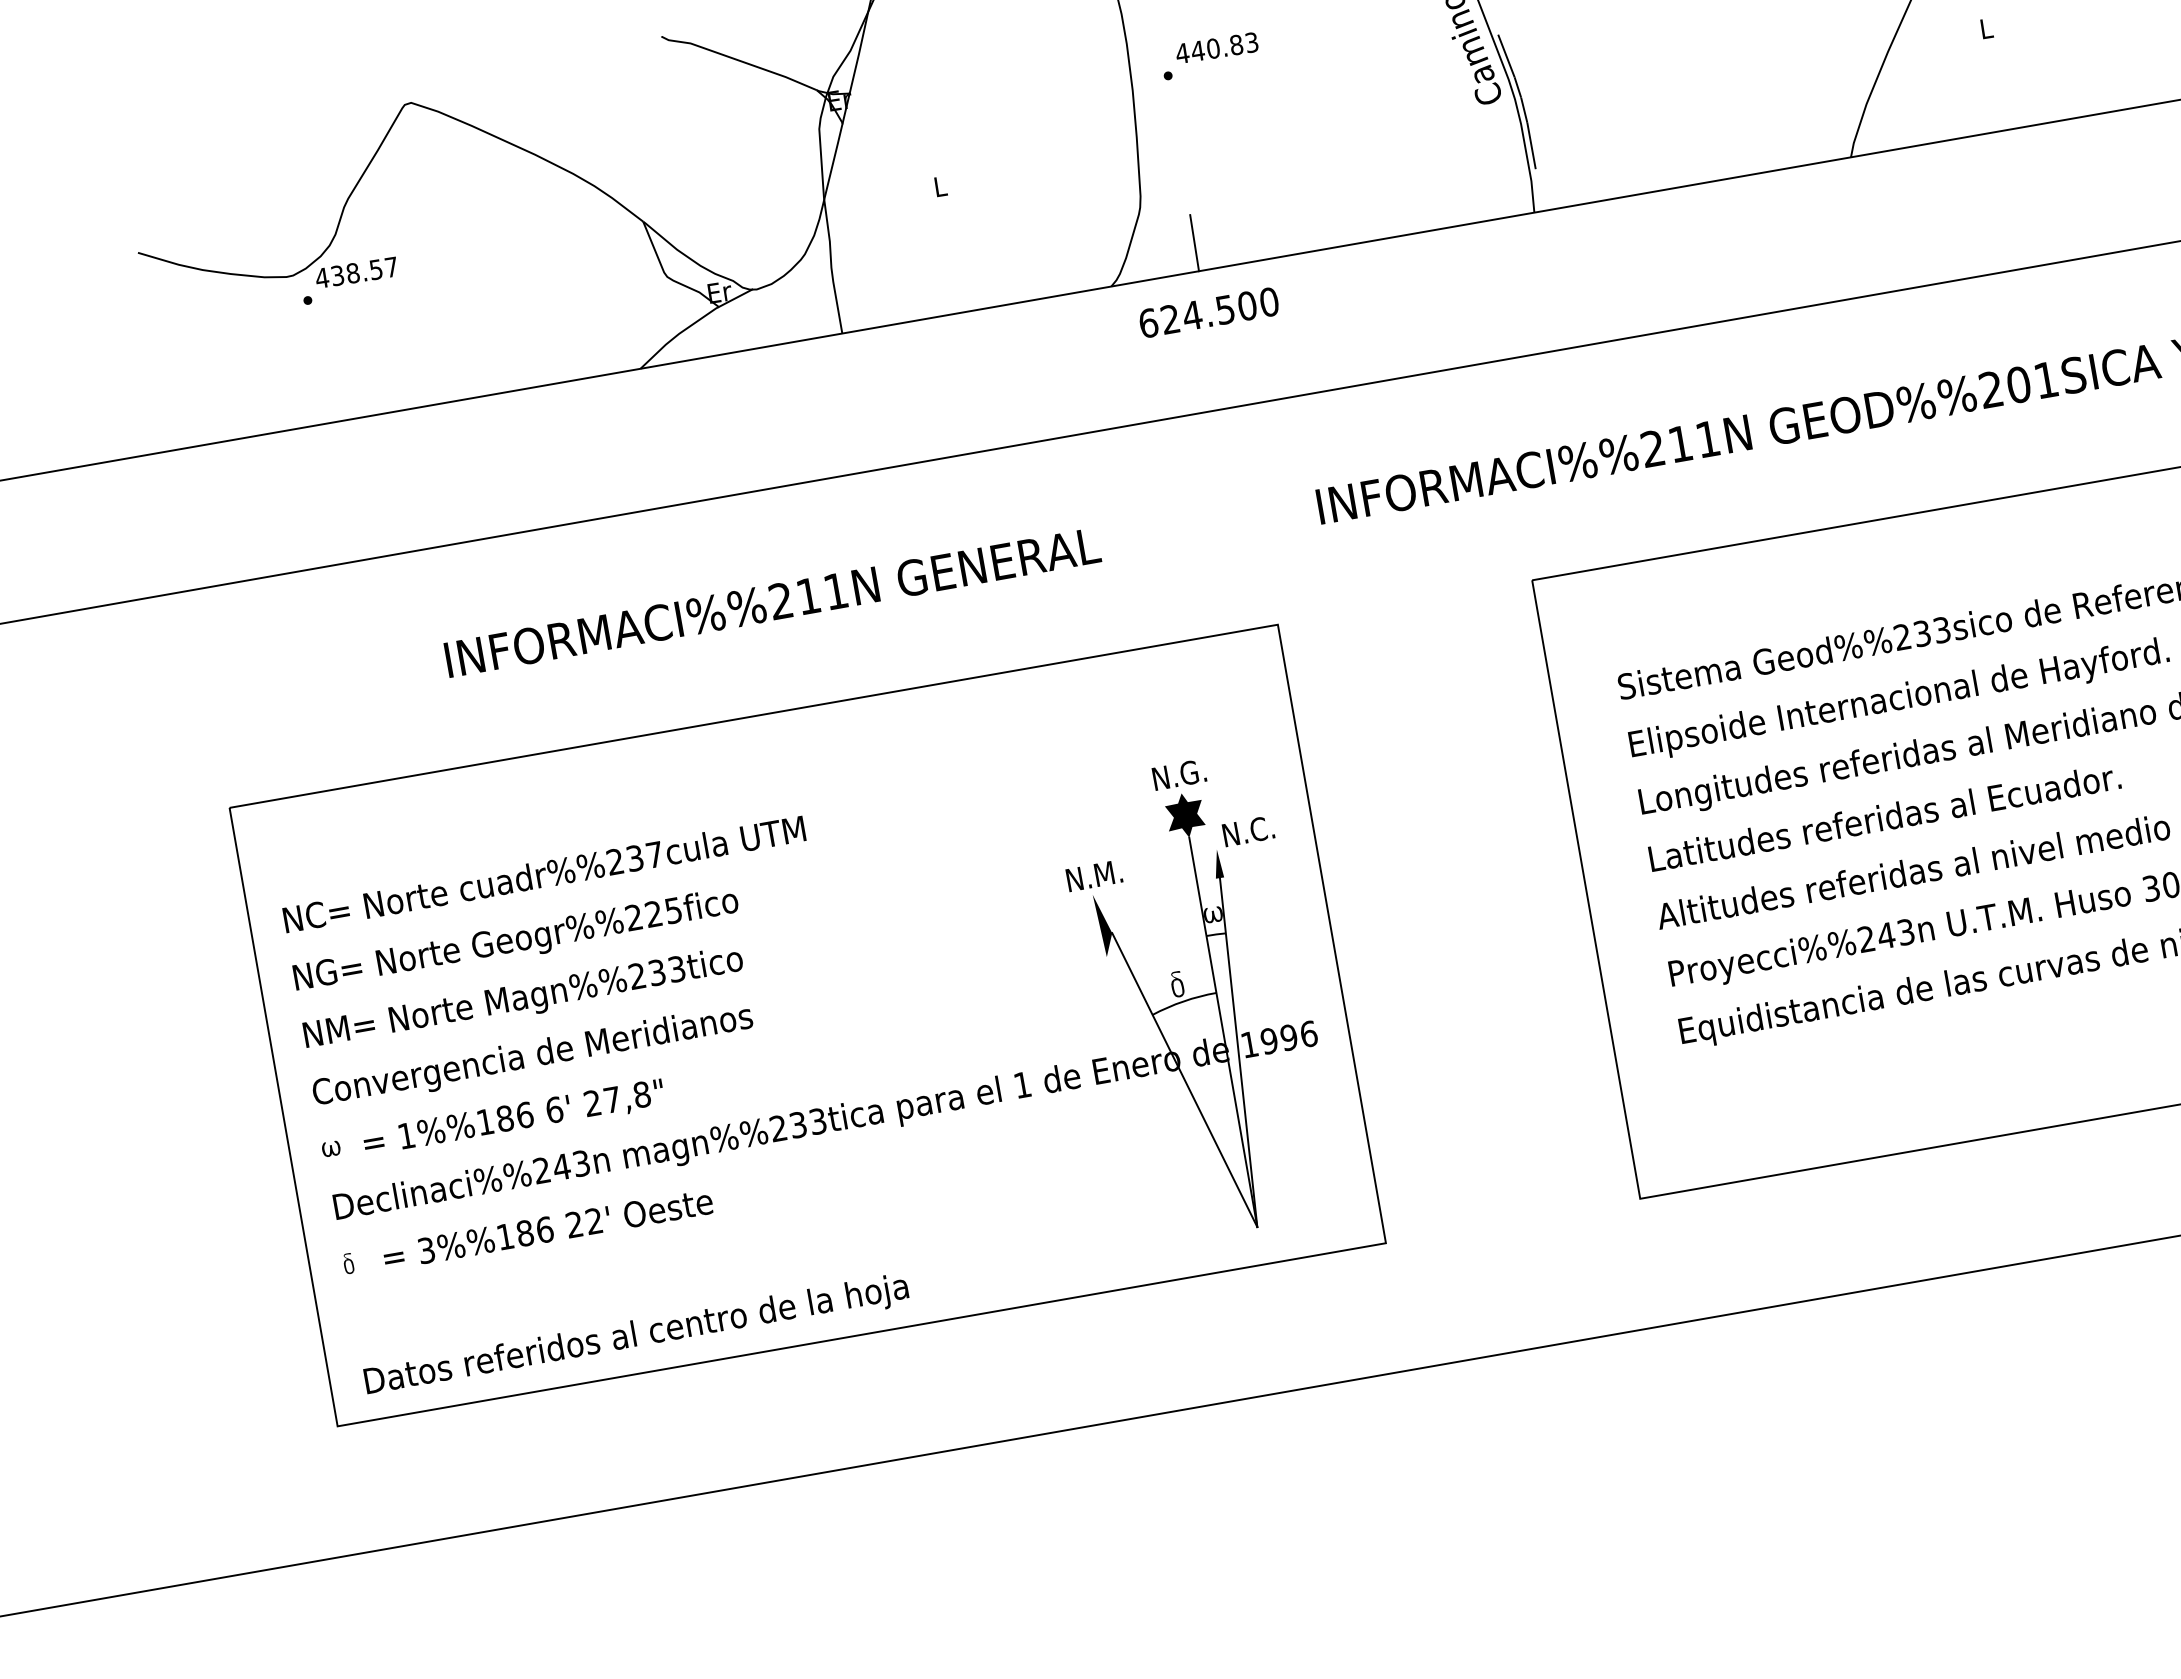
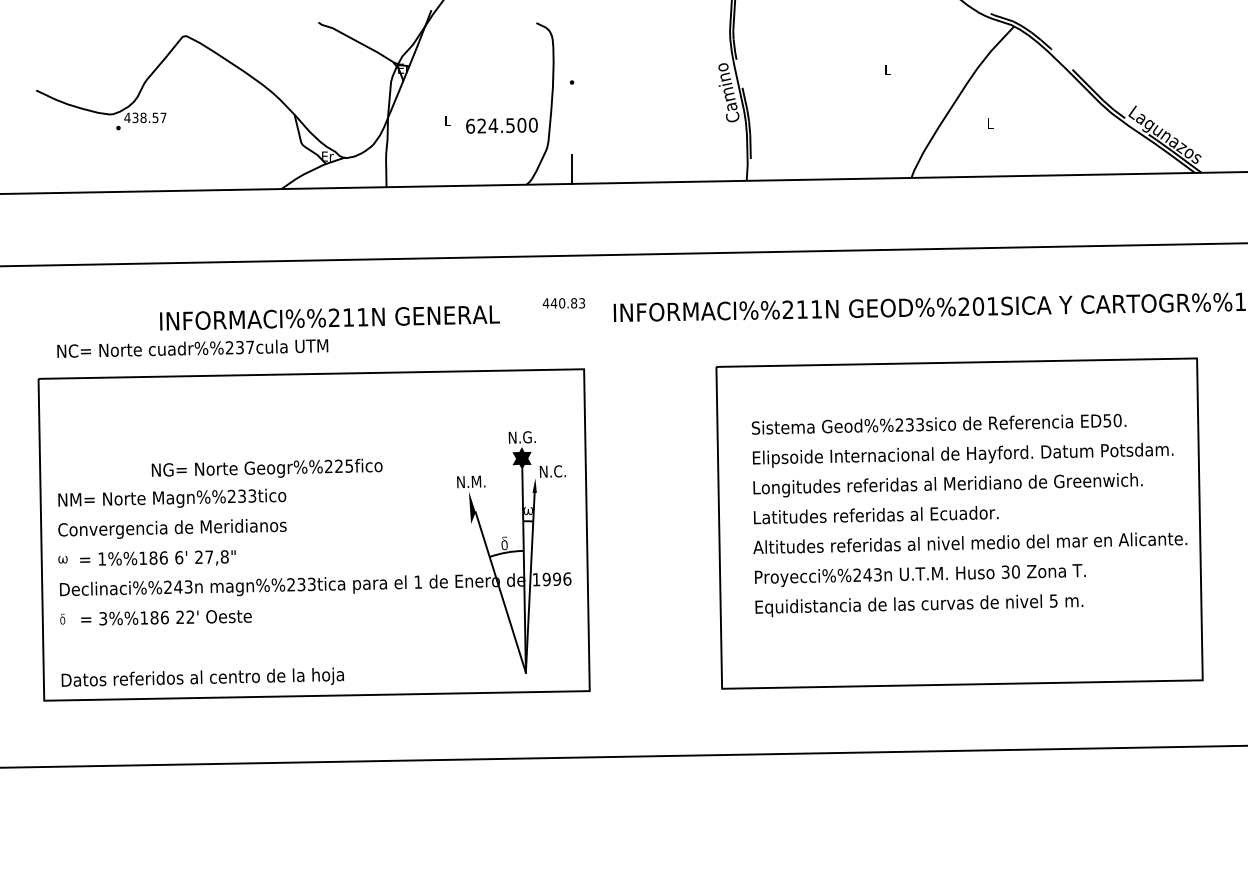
text: (1216, 48) -> (563, 303), moved
text: (1208, 312) -> (501, 125), moved
text: (543, 874) -> (192, 348), moved
text: (514, 938) -> (266, 467), moved

